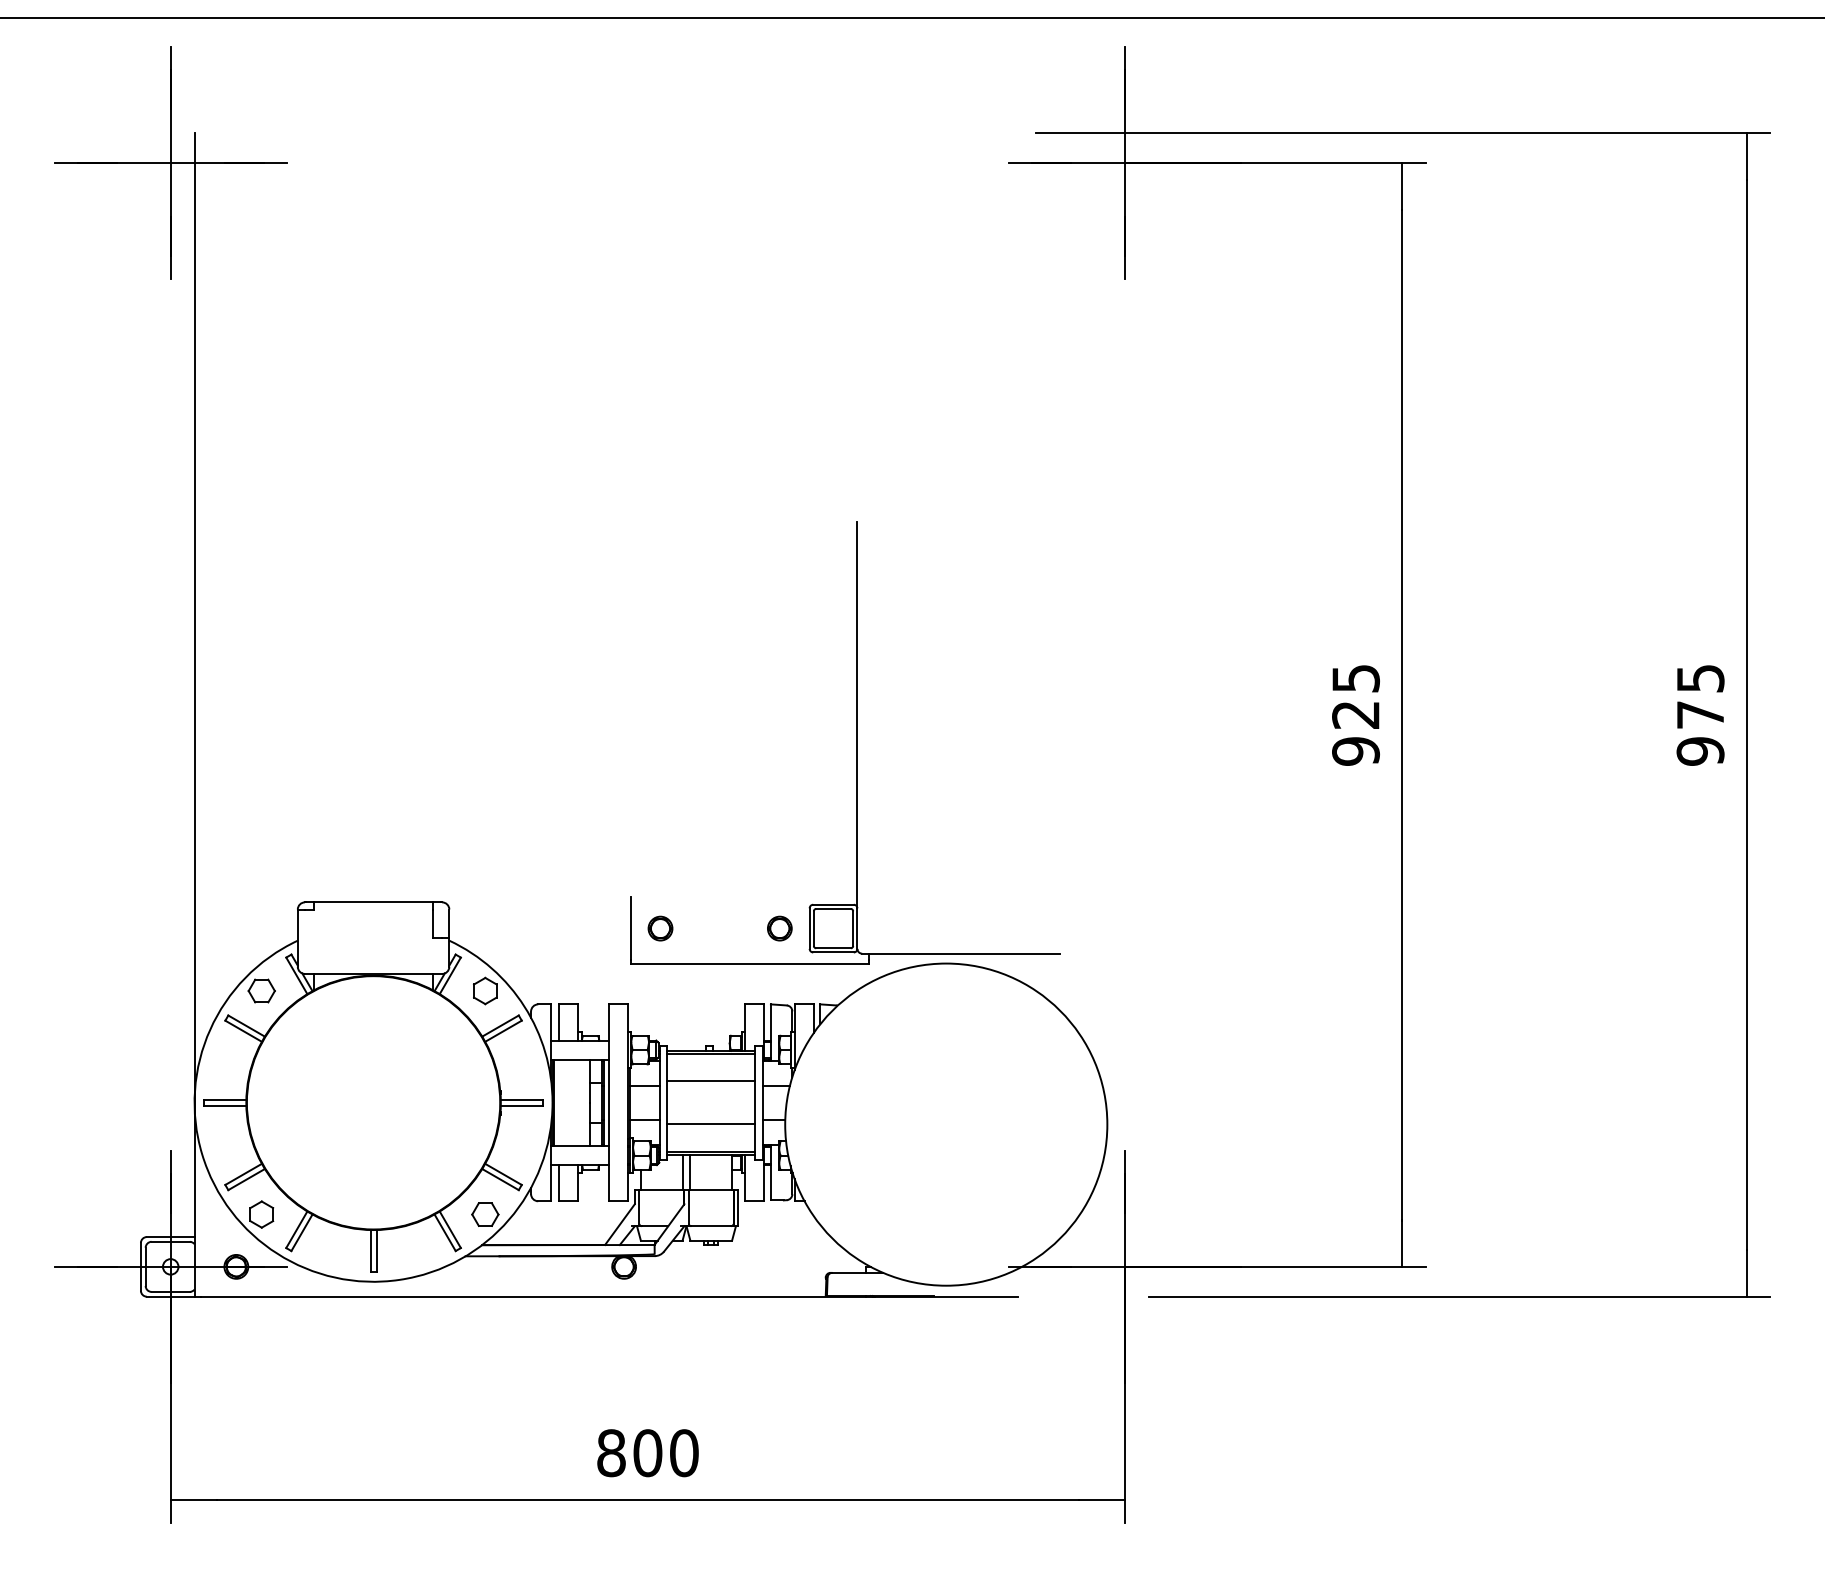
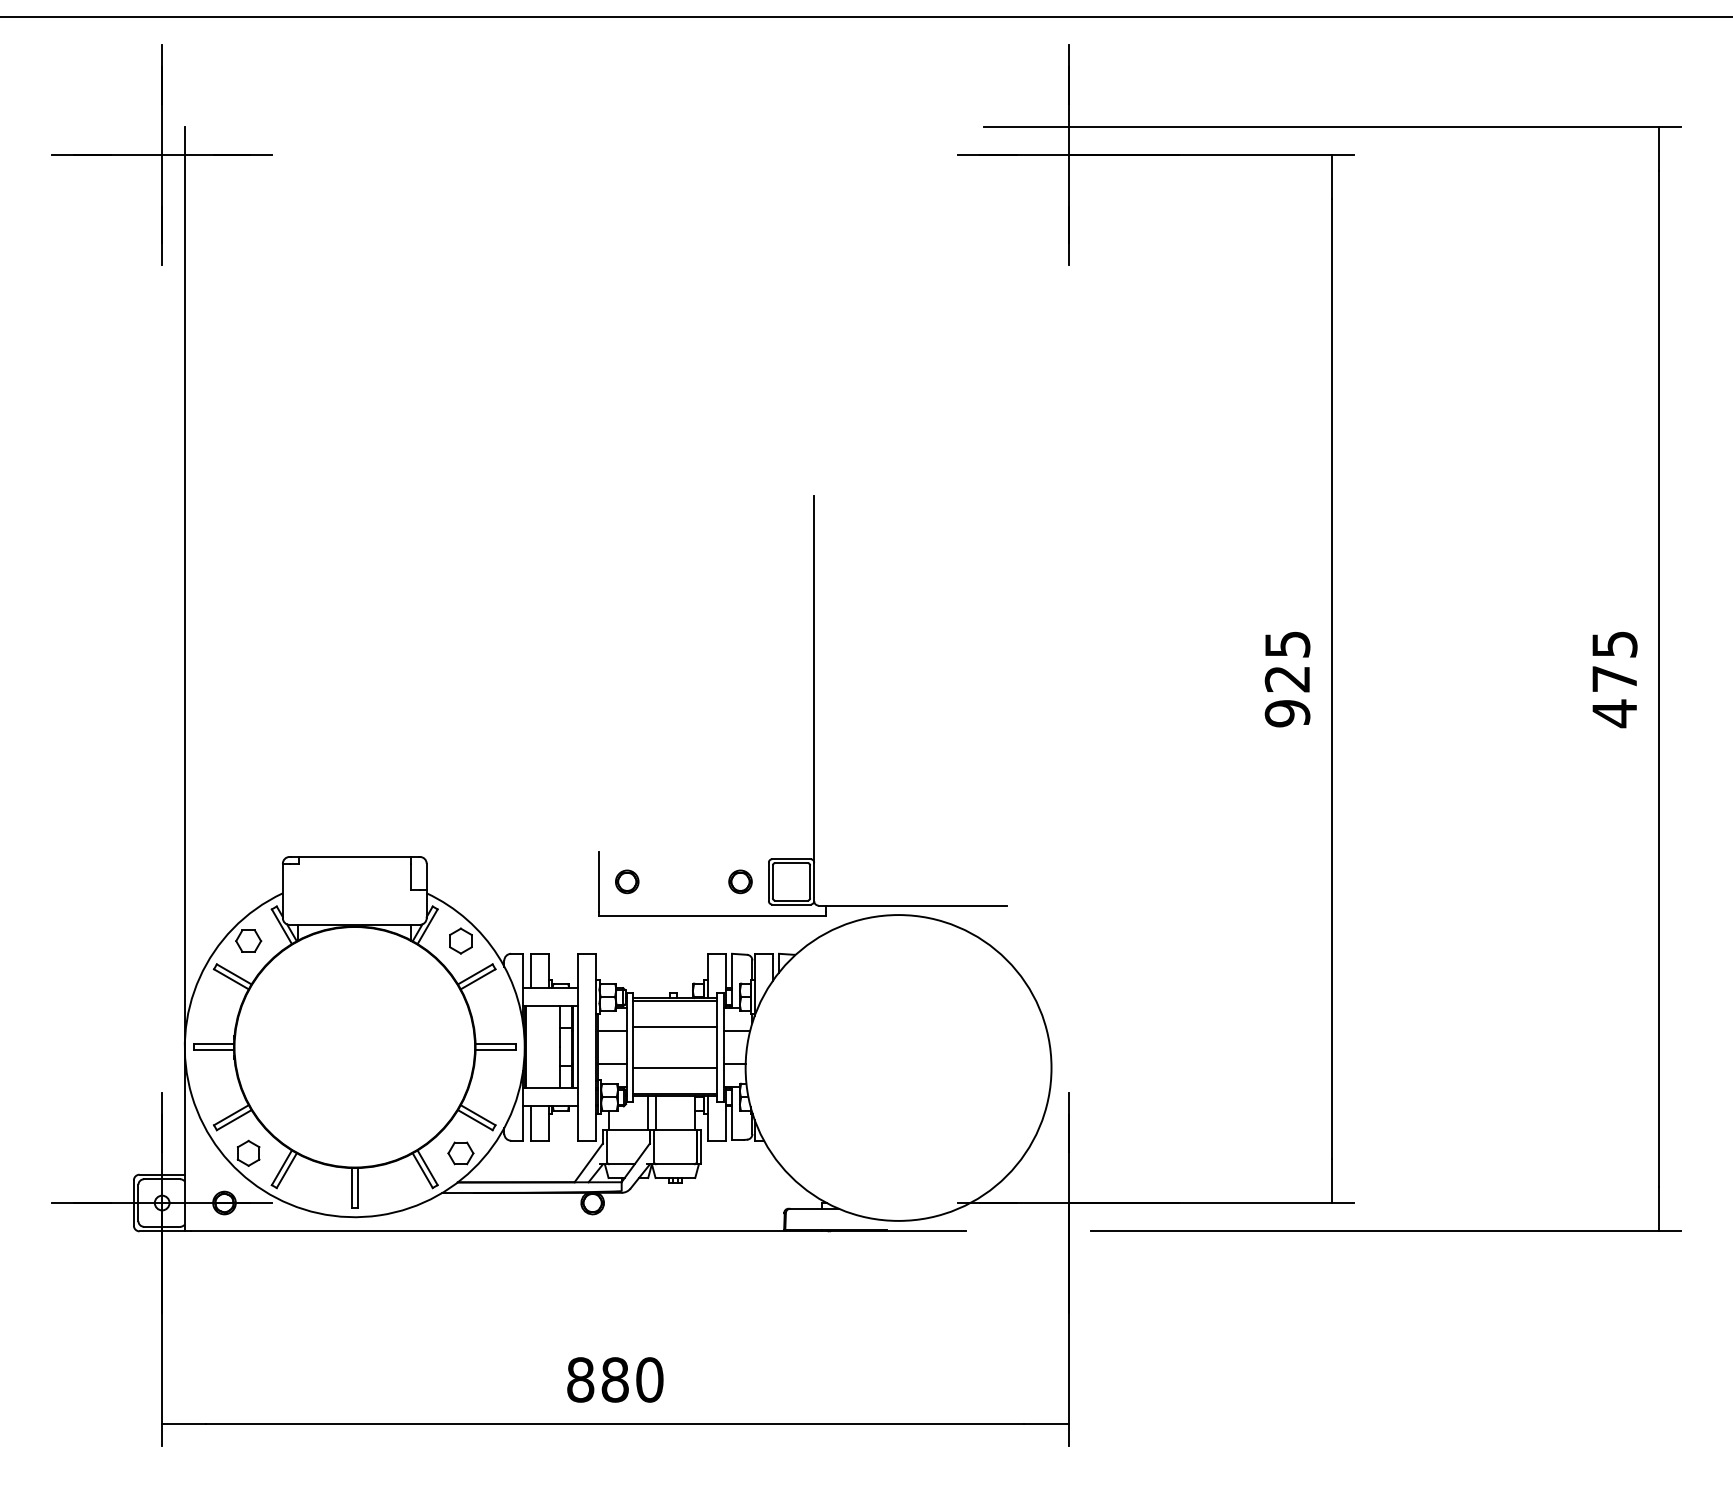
text: (1700, 751) -> (1614, 713), 975 -> 475
text: (647, 1452) -> (614, 1379), 800 -> 880

